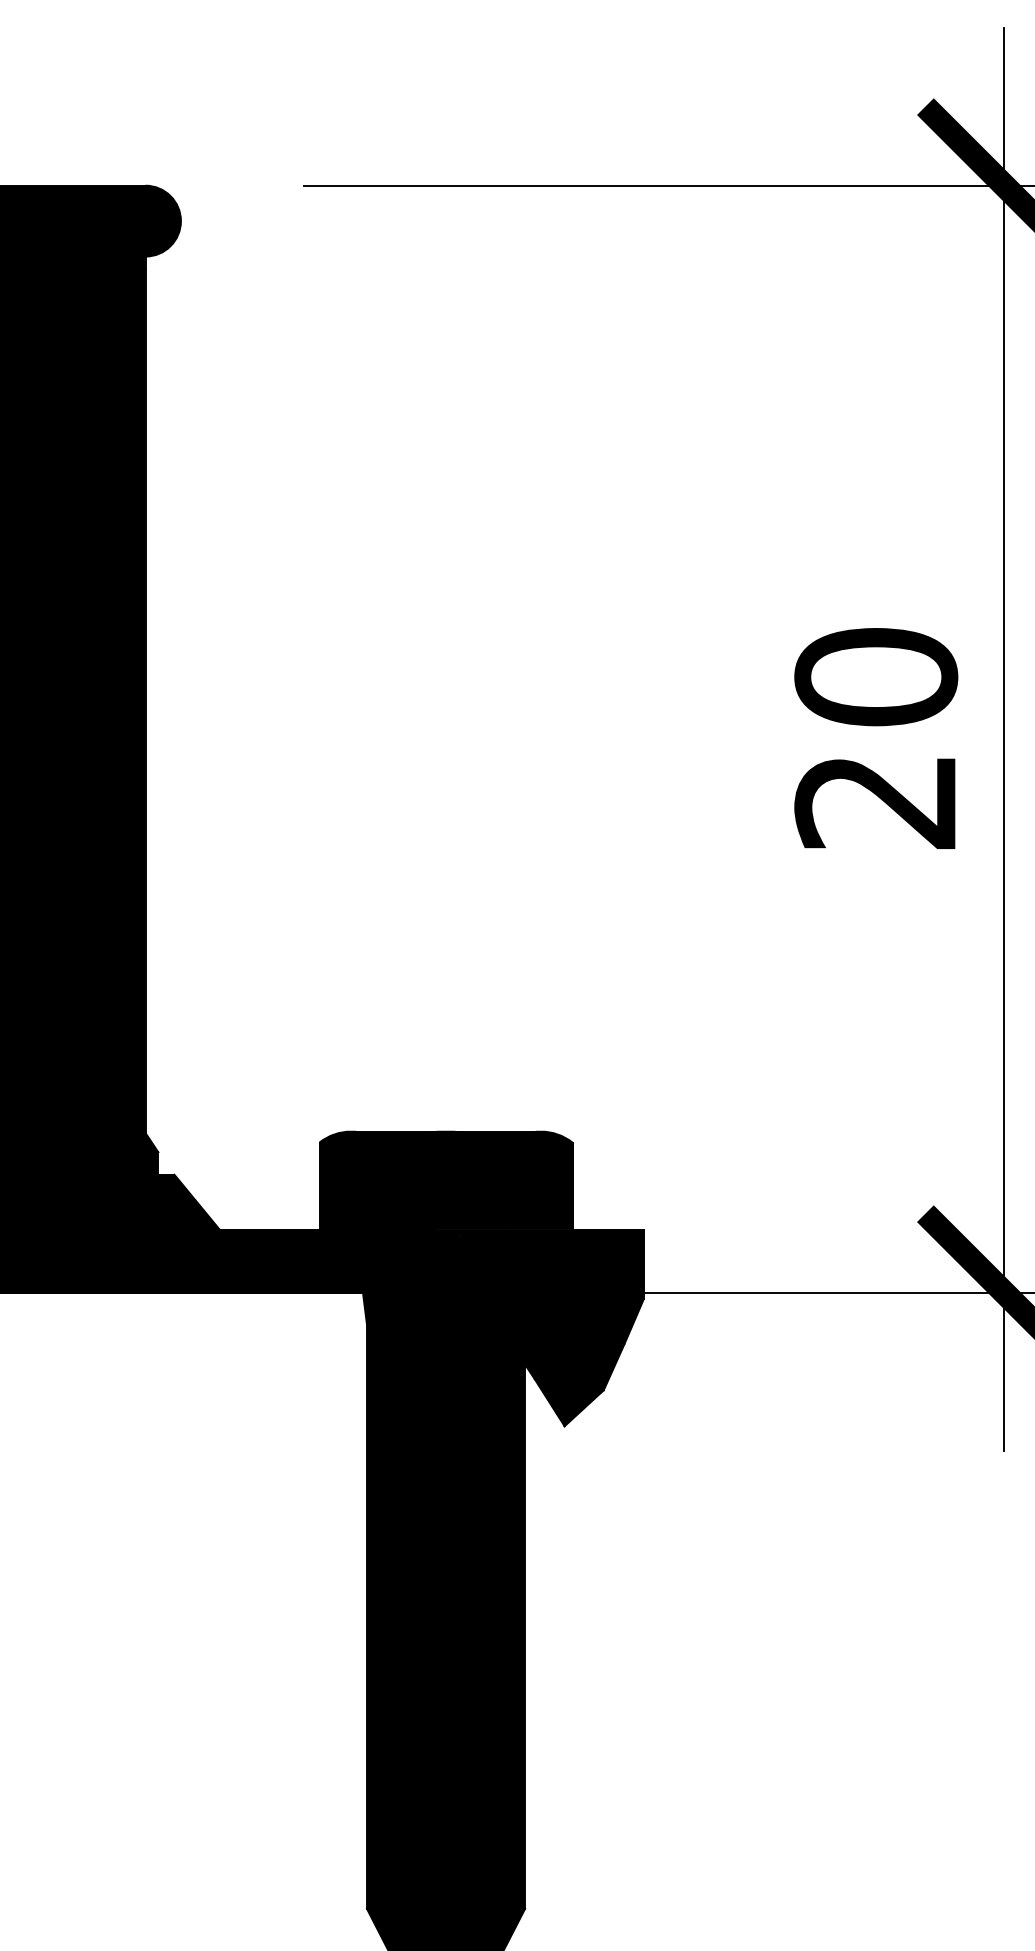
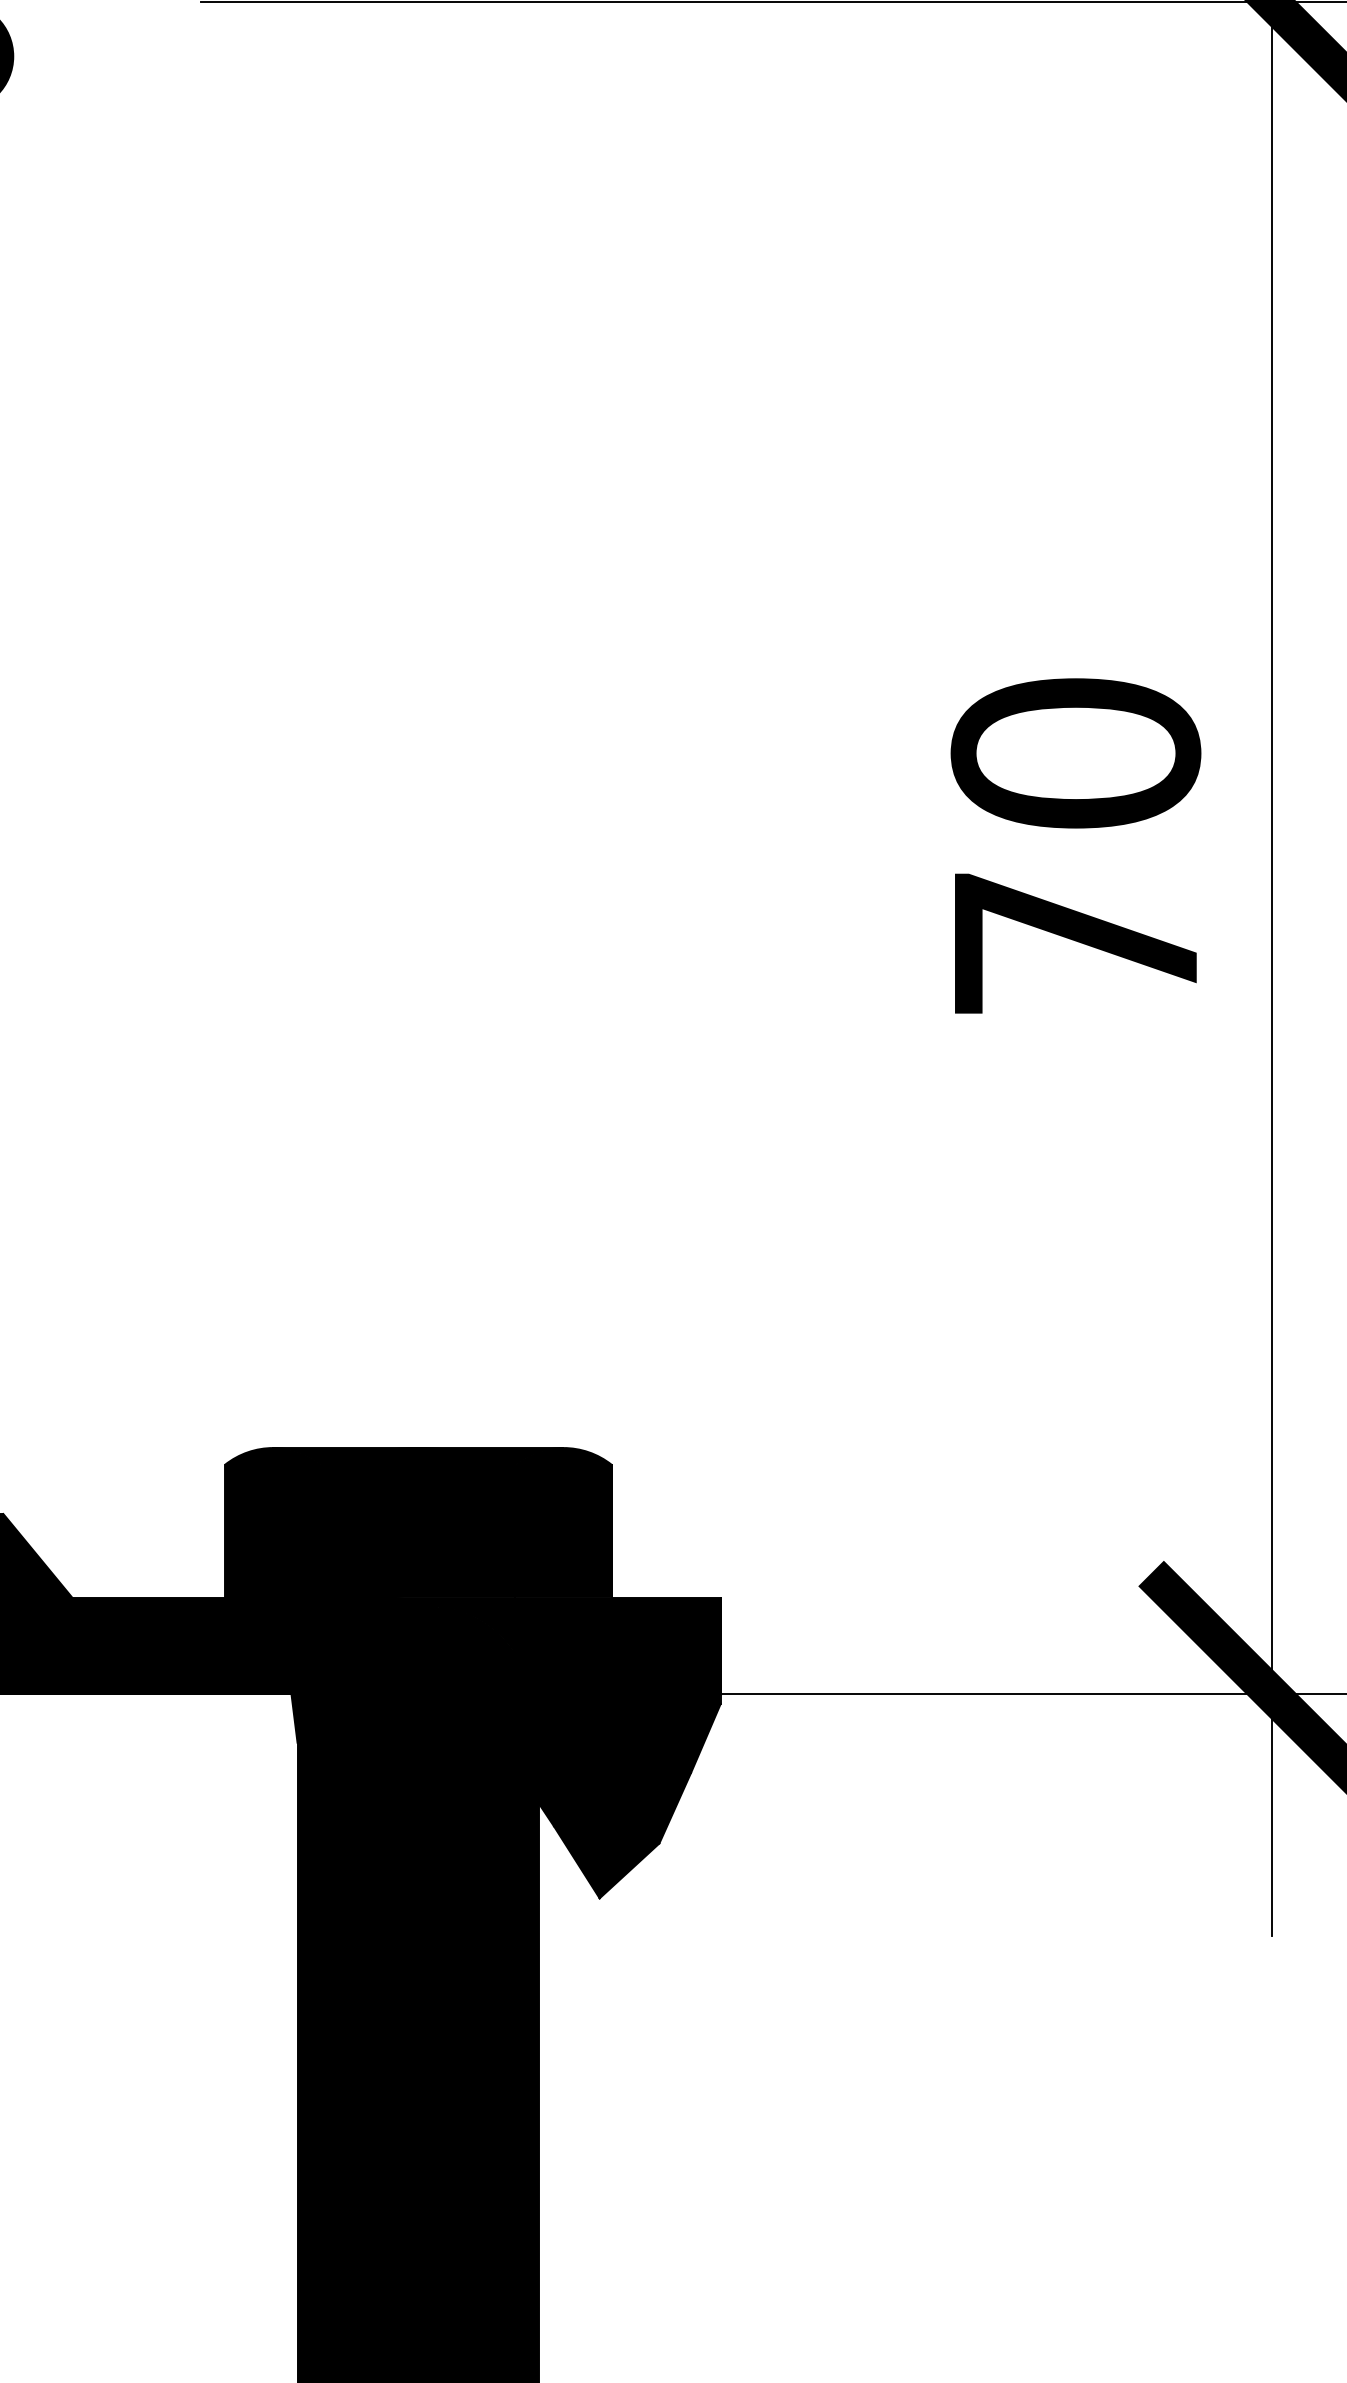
text: (874, 801) -> (1073, 943), 20 -> 70

